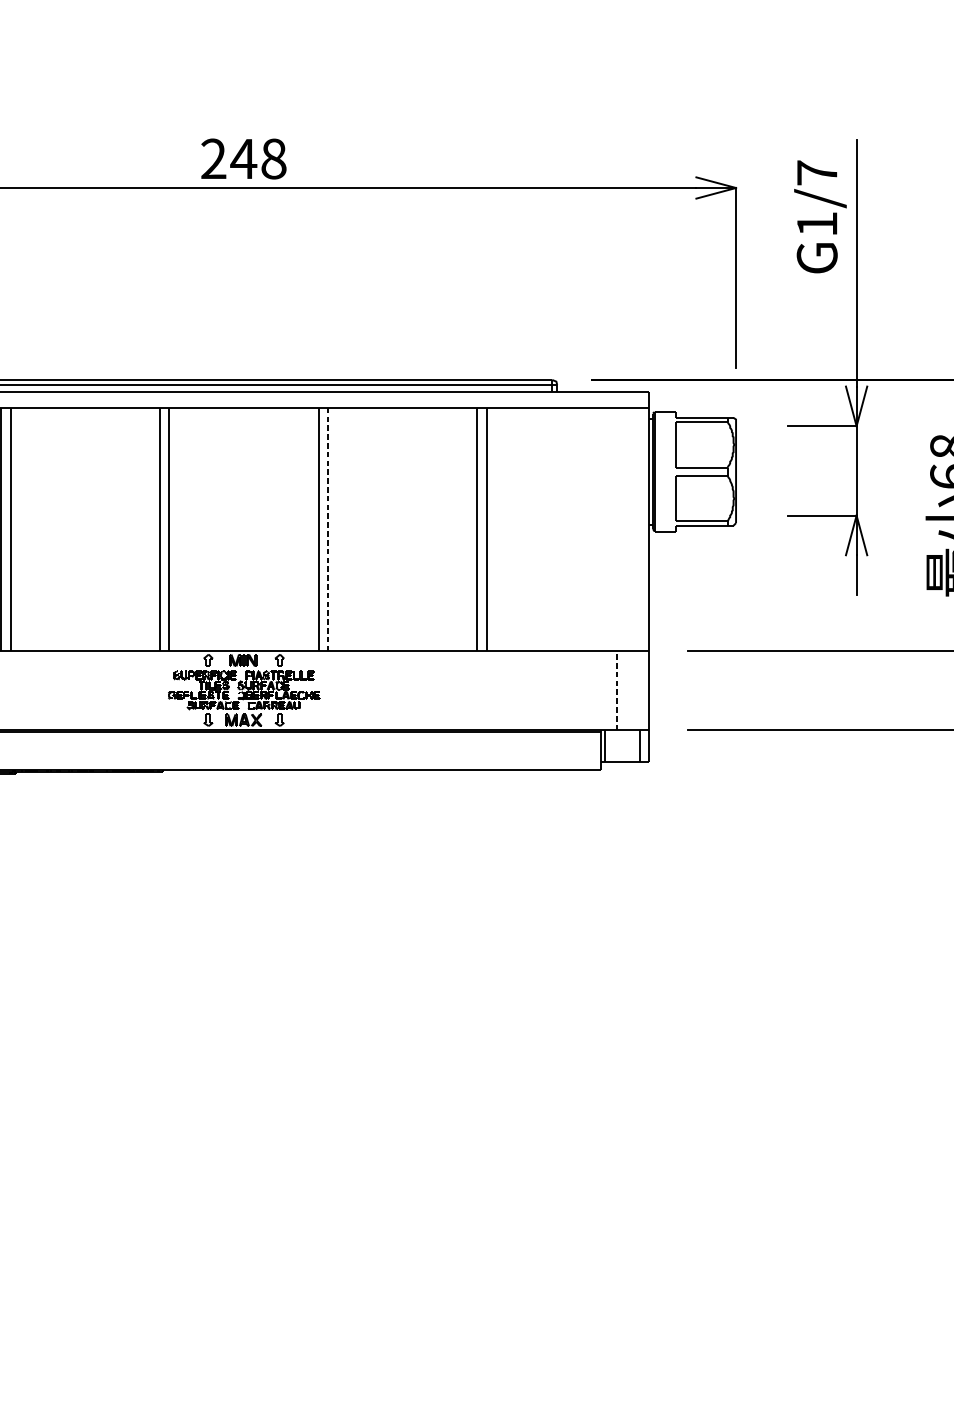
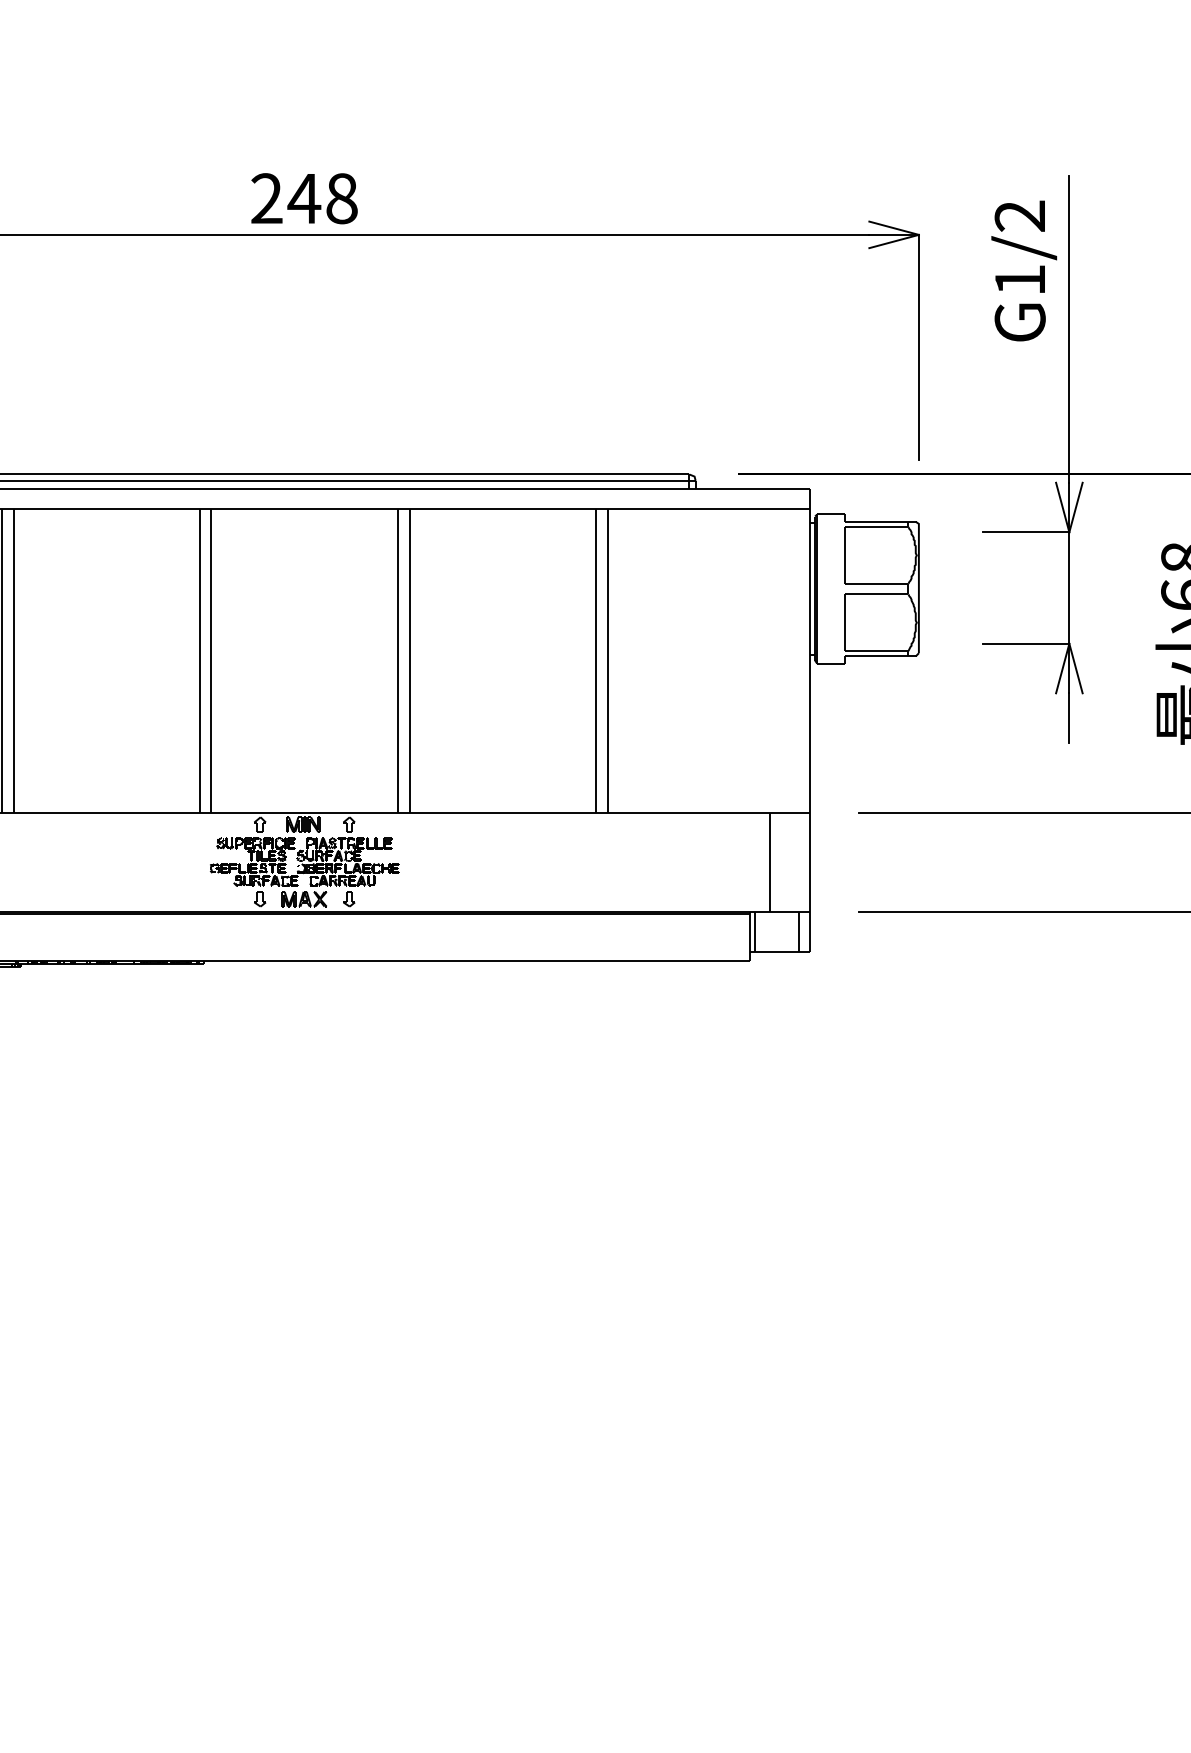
text: (816, 172) -> (1019, 215), G1/7 -> G1/2
line: (327, 529) -> (409, 661), dashed -> solid
line: (617, 689) -> (770, 861), dashed -> solid

